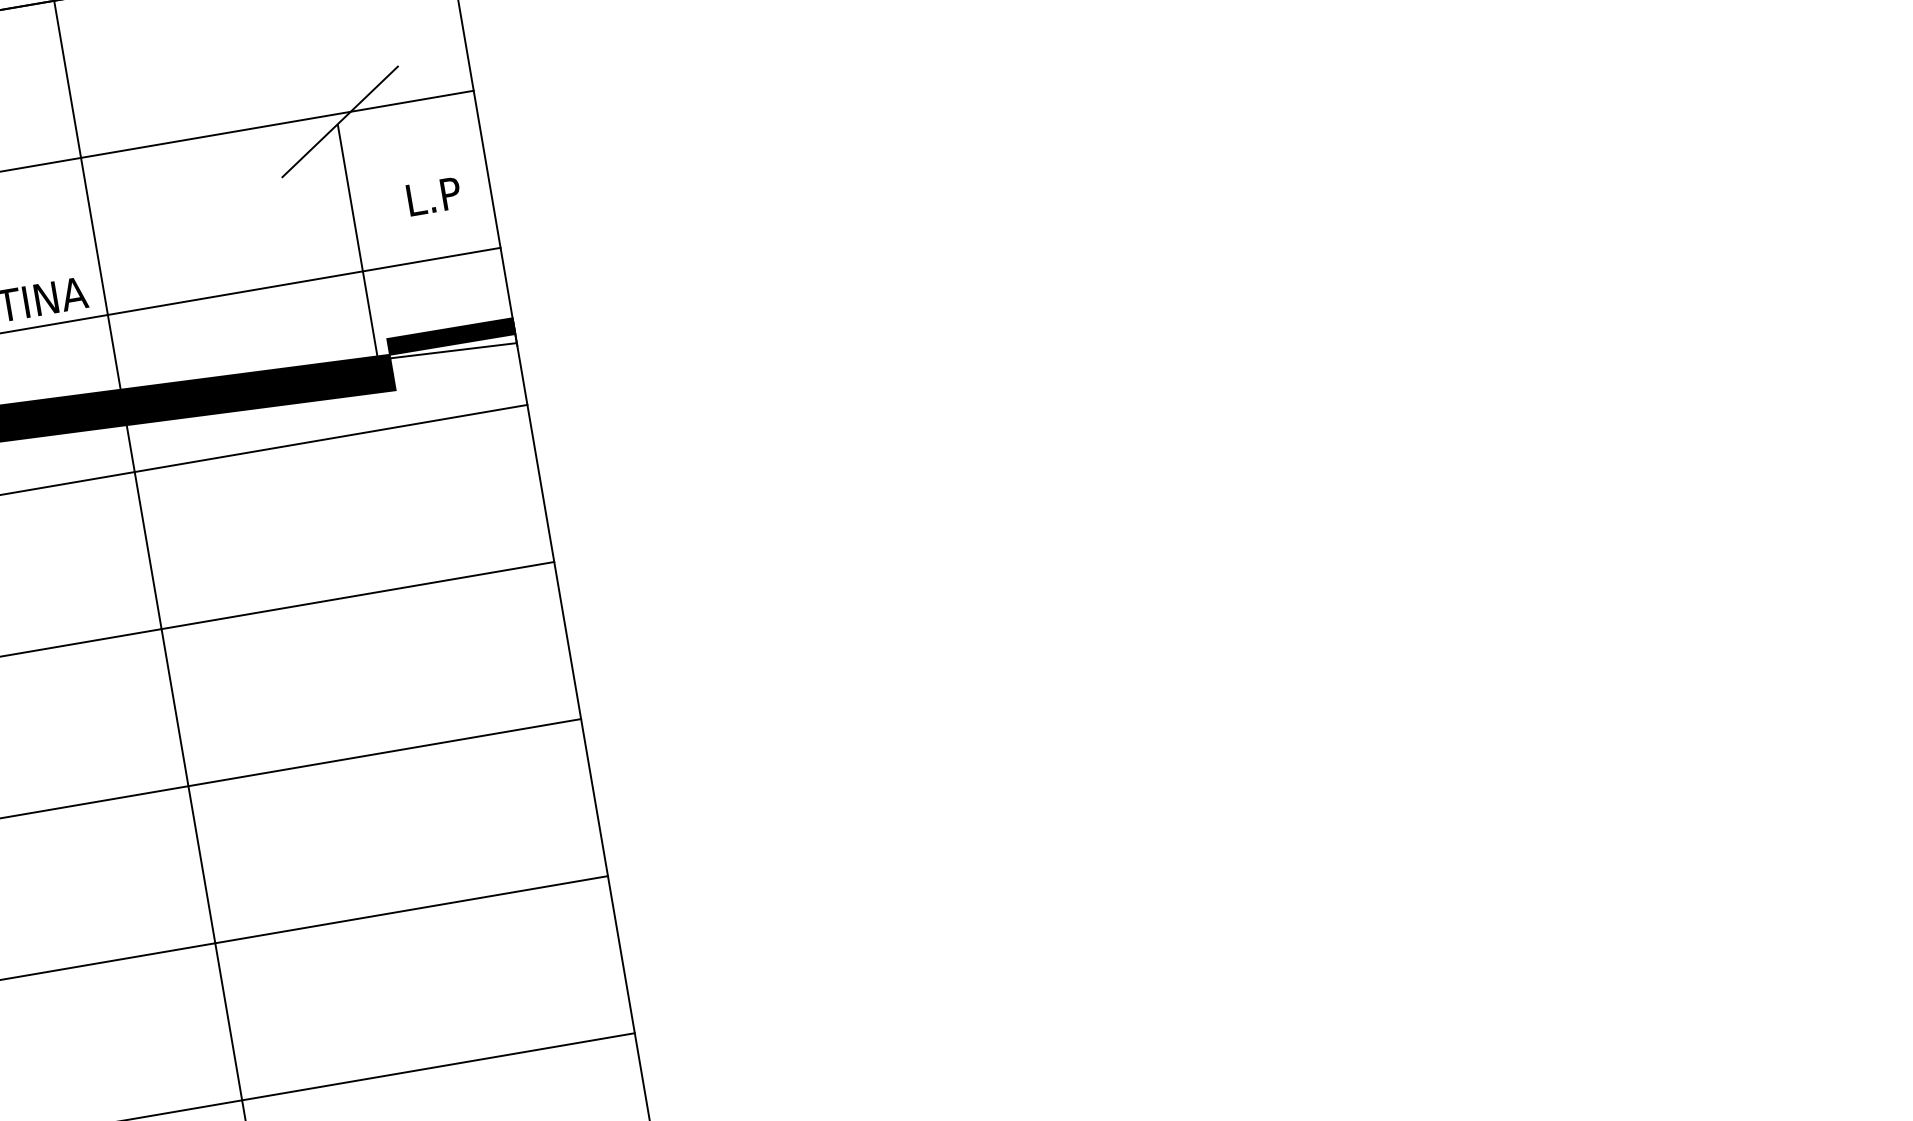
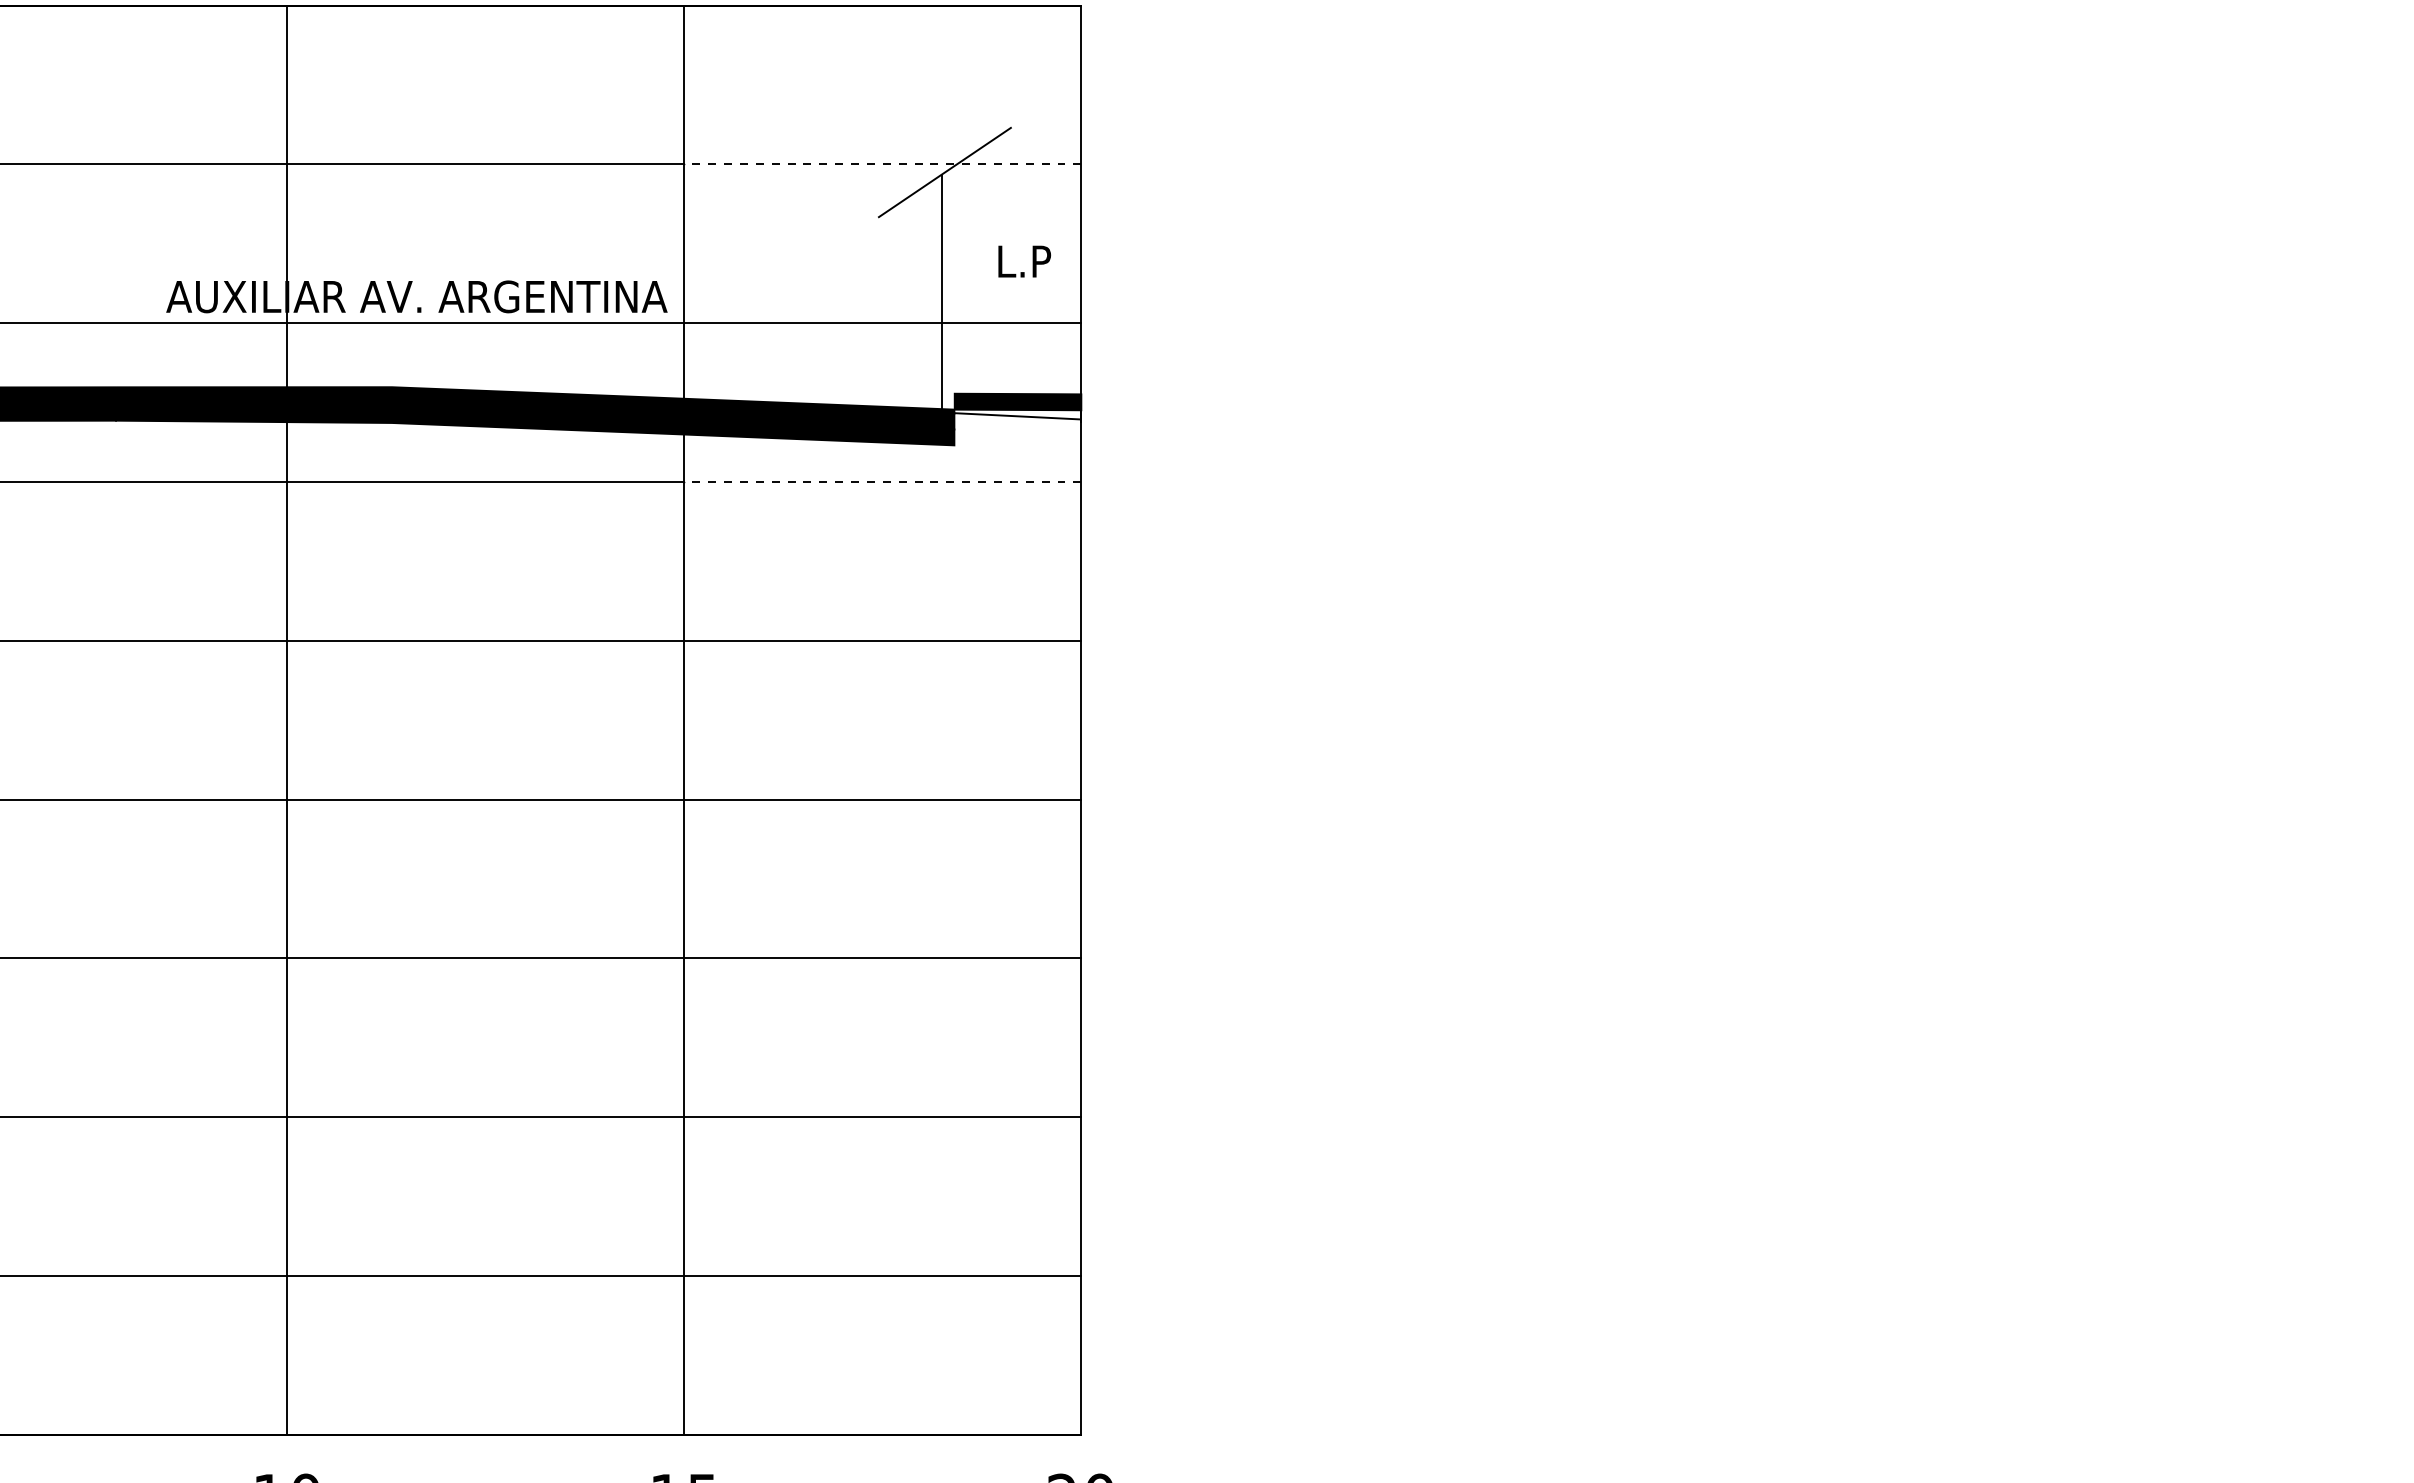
line: (277, 124) -> (882, 164), solid -> dashed
line: (330, 438) -> (882, 481), solid -> dashed

